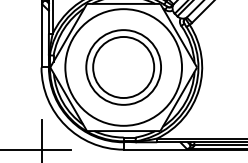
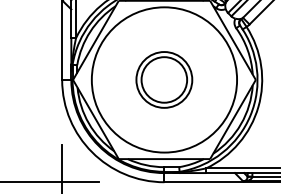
part: (123, 67) -> (164, 79), size x0.6

